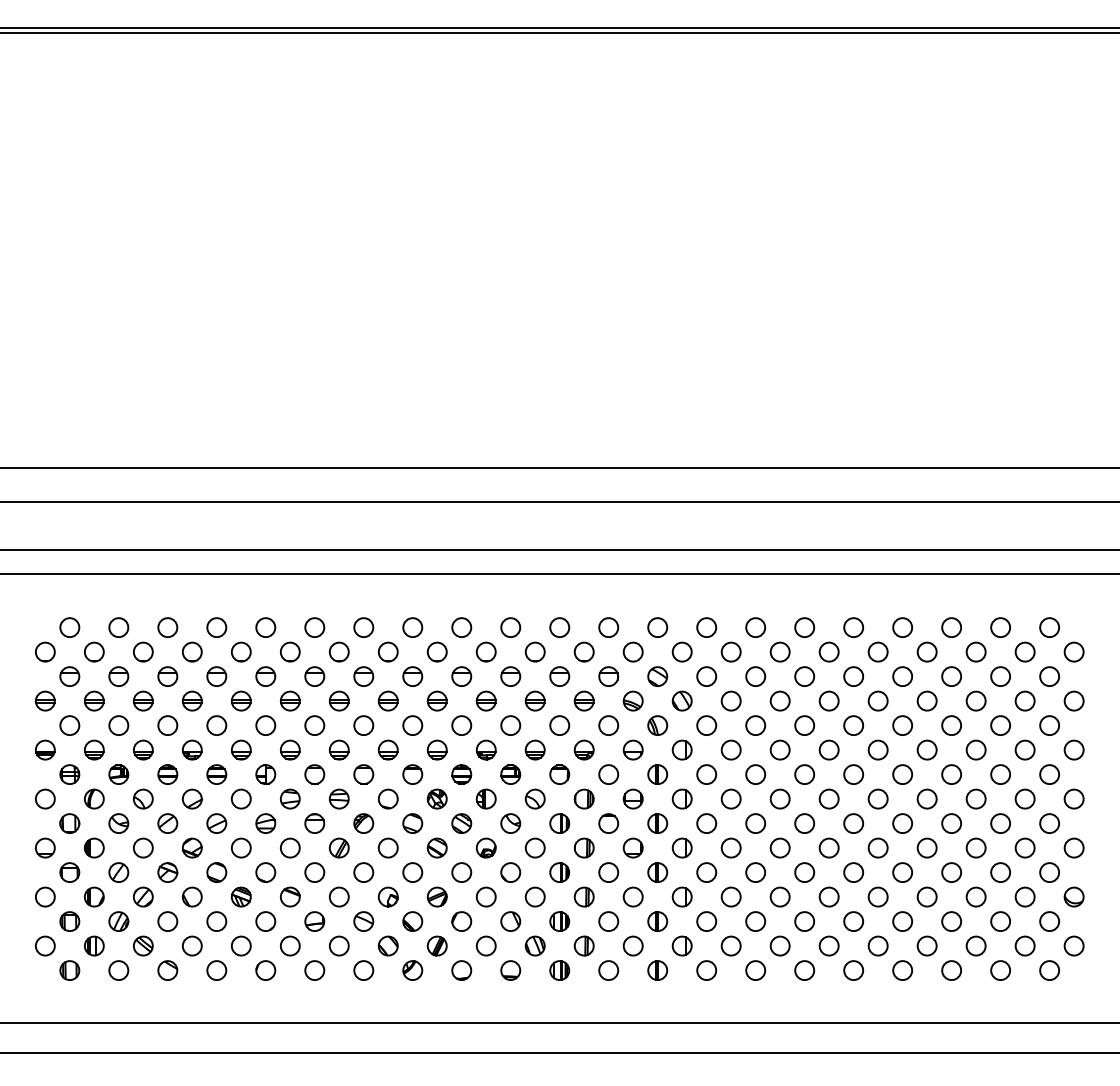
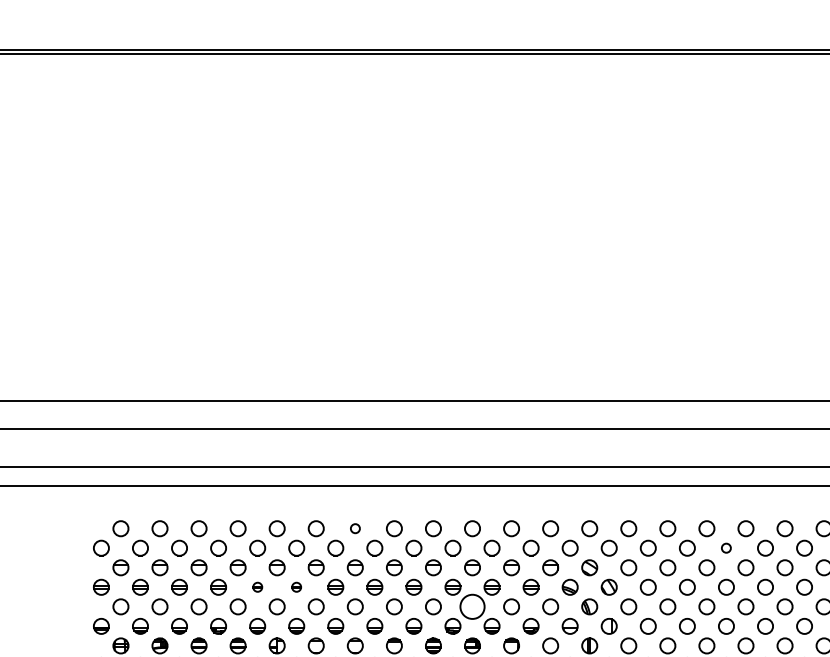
circle: (363, 627) -> (355, 528), size x0.6
circle: (828, 651) -> (725, 547), size x0.6
part: (241, 700) -> (257, 586), size x0.6
part: (289, 700) -> (296, 586), size x0.6
circle: (510, 725) -> (472, 606), size x1.6

